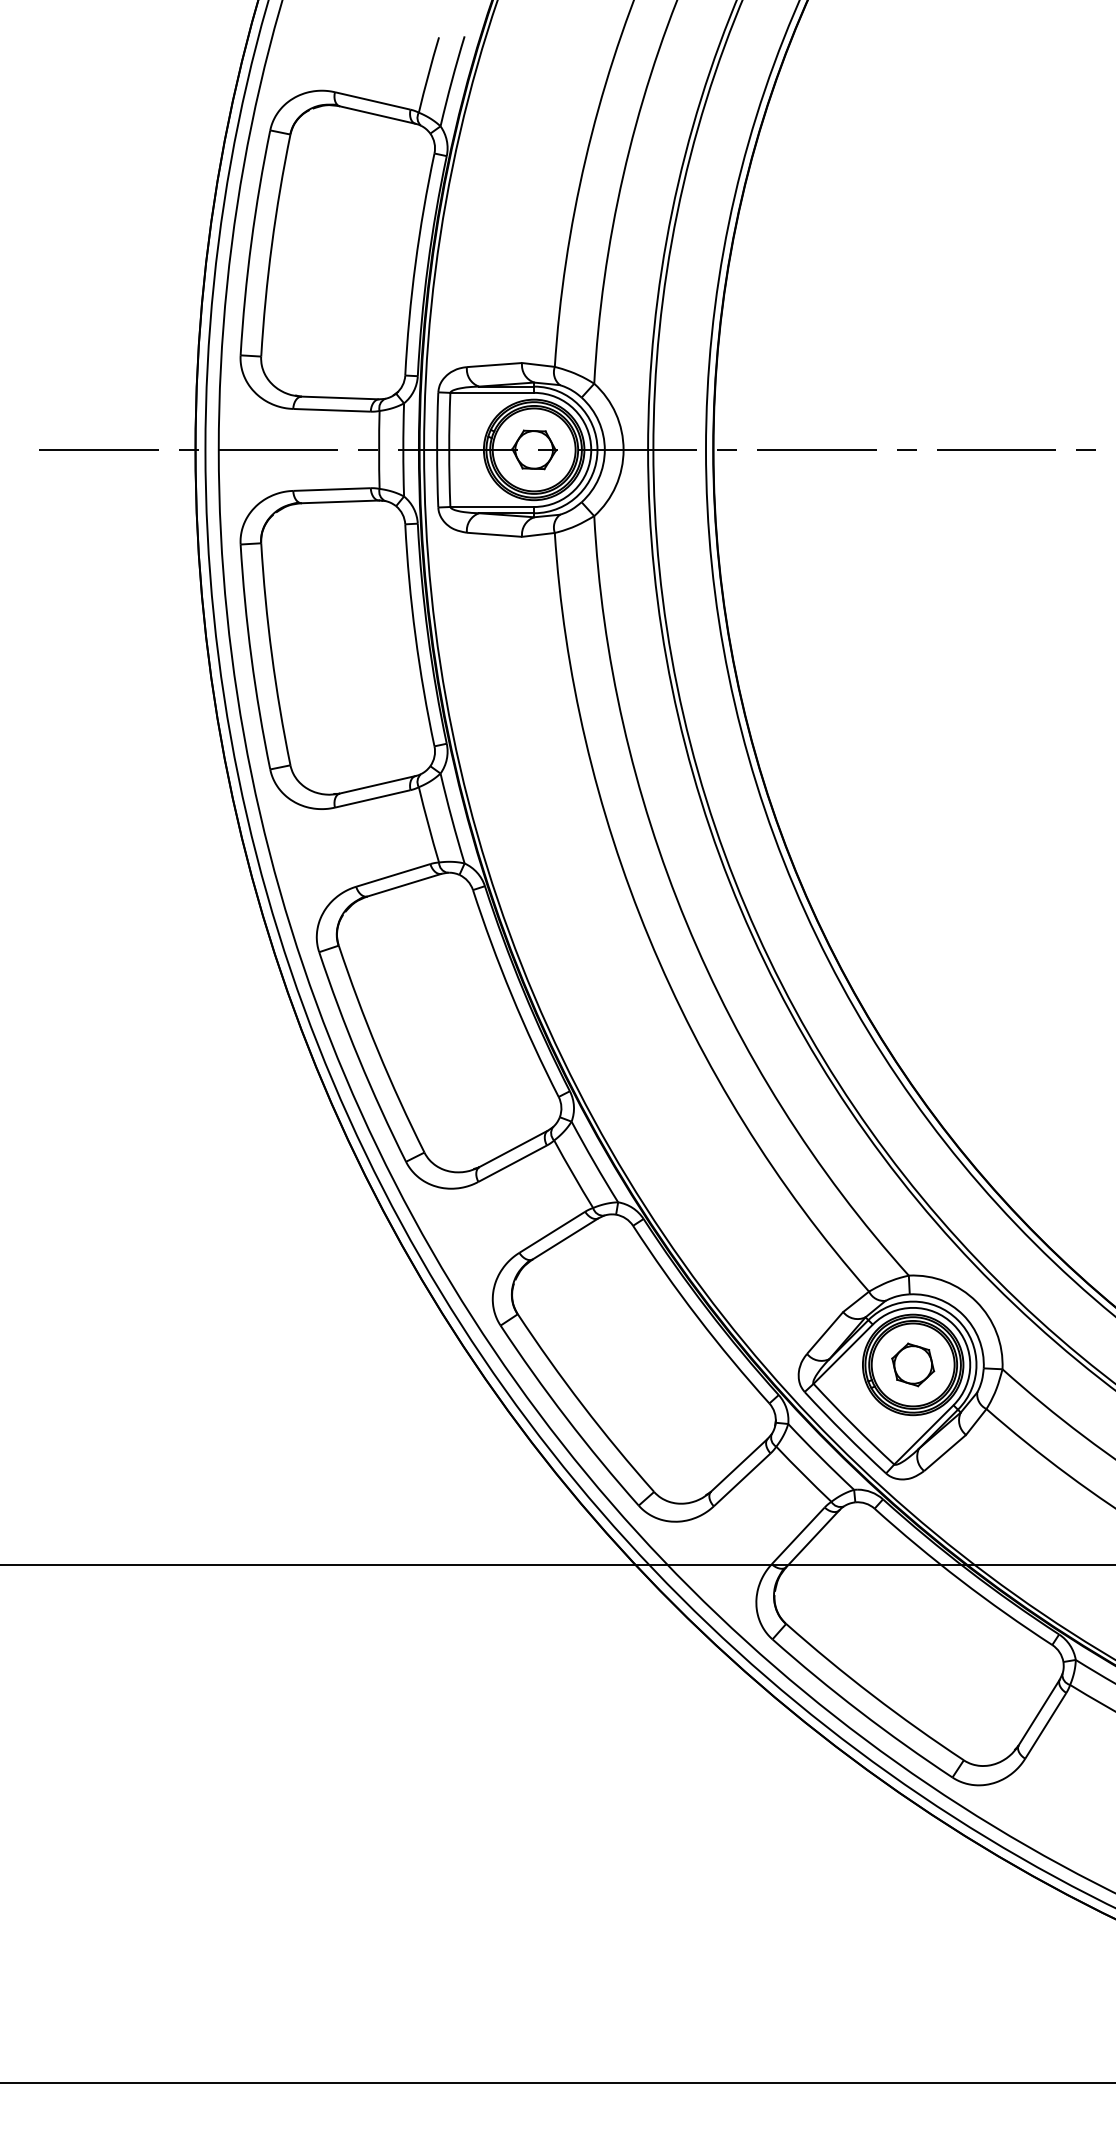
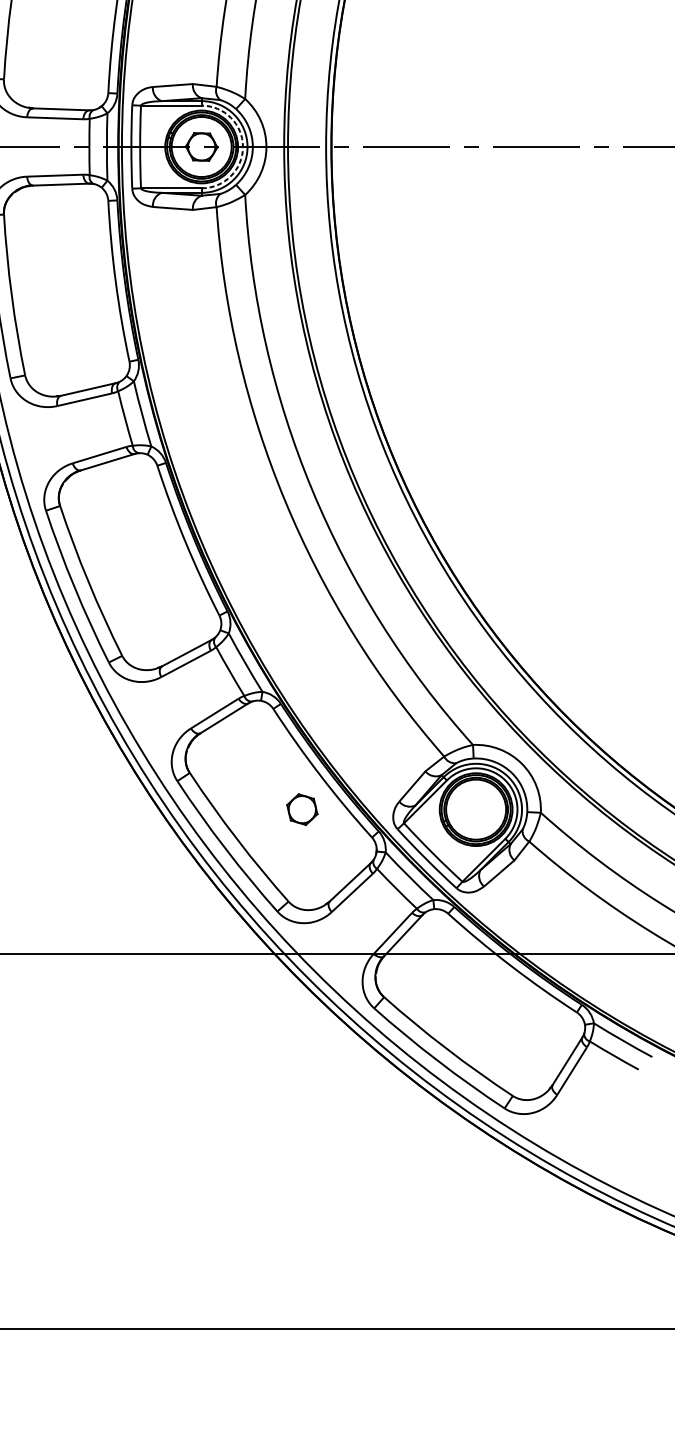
arc: (591, 449) -> (243, 146), solid -> dashed
part: (913, 1364) -> (302, 809), moved

